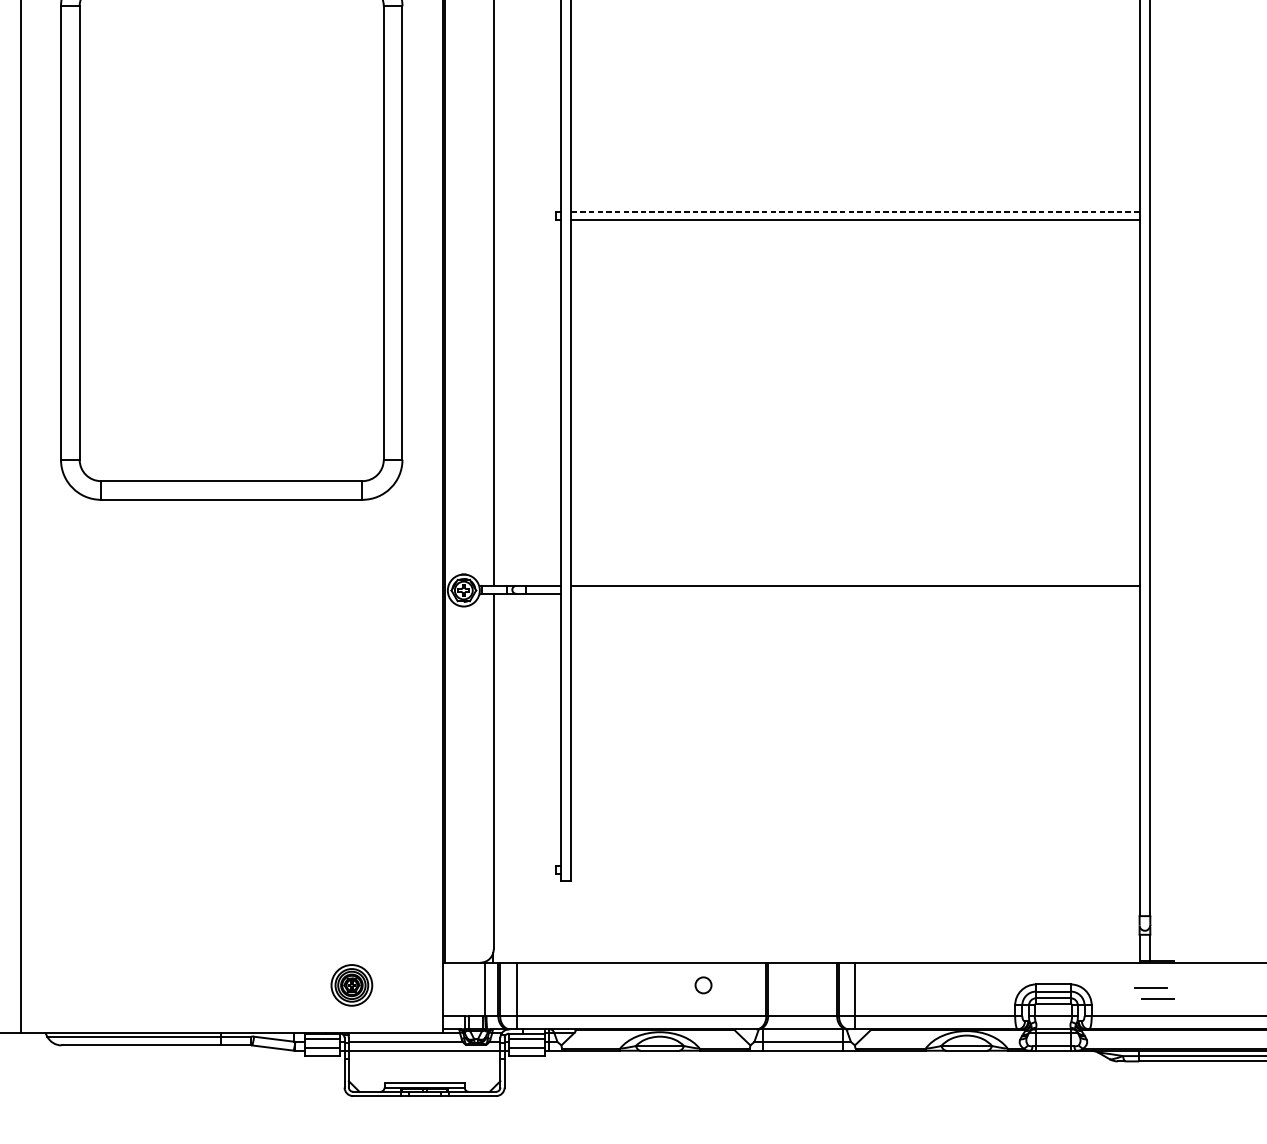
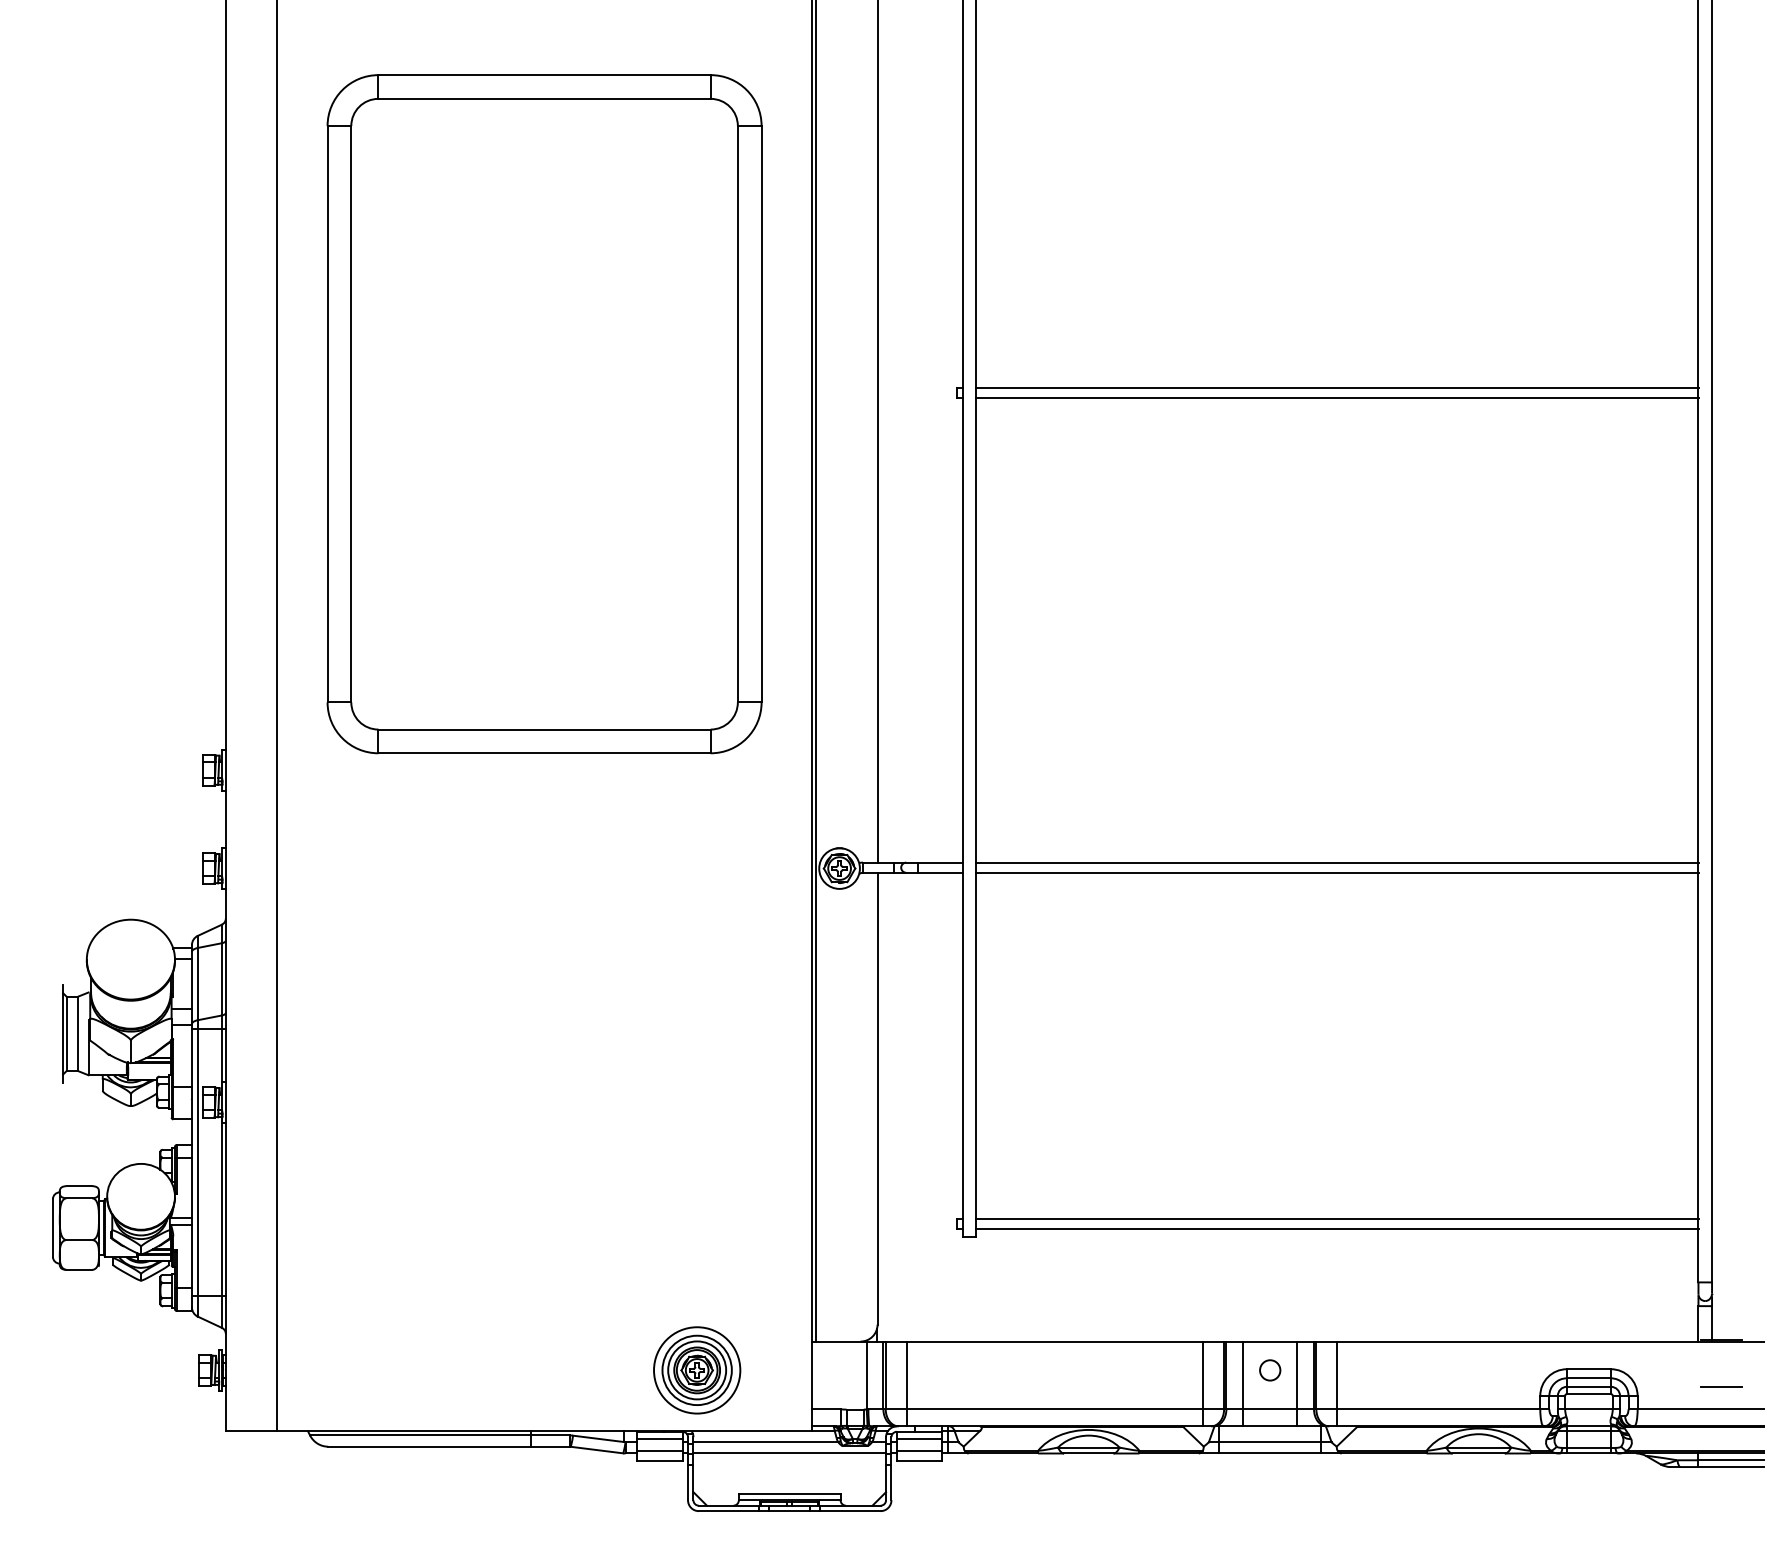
line: (854, 212) -> (1336, 387), dashed -> solid
line: (855, 593) -> (1337, 872), added
line: (855, 865) -> (1337, 1218), added
line: (855, 873) -> (1337, 1228), added
part: (352, 985) -> (697, 1370), size x1.67
circle: (703, 985) -> (1270, 1370), moved
line: (1150, 987) -> (1712, 1372), removed
line: (750, 995) -> (1203, 1383), added
line: (781, 995) -> (1243, 1383), added
line: (824, 995) -> (1297, 1383), added

